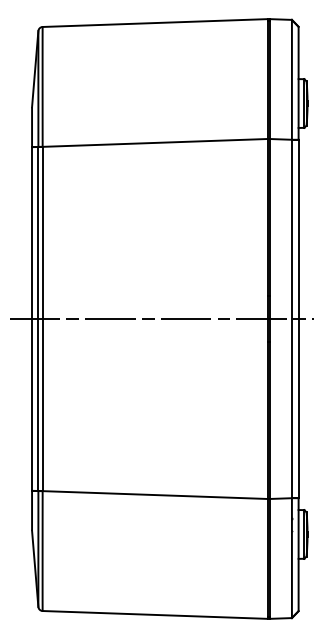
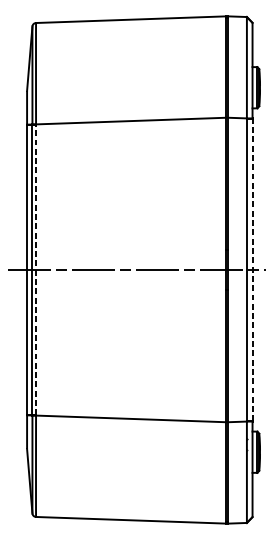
line: (42, 319) -> (35, 270), solid -> dashed
line: (298, 319) -> (252, 270), solid -> dashed

